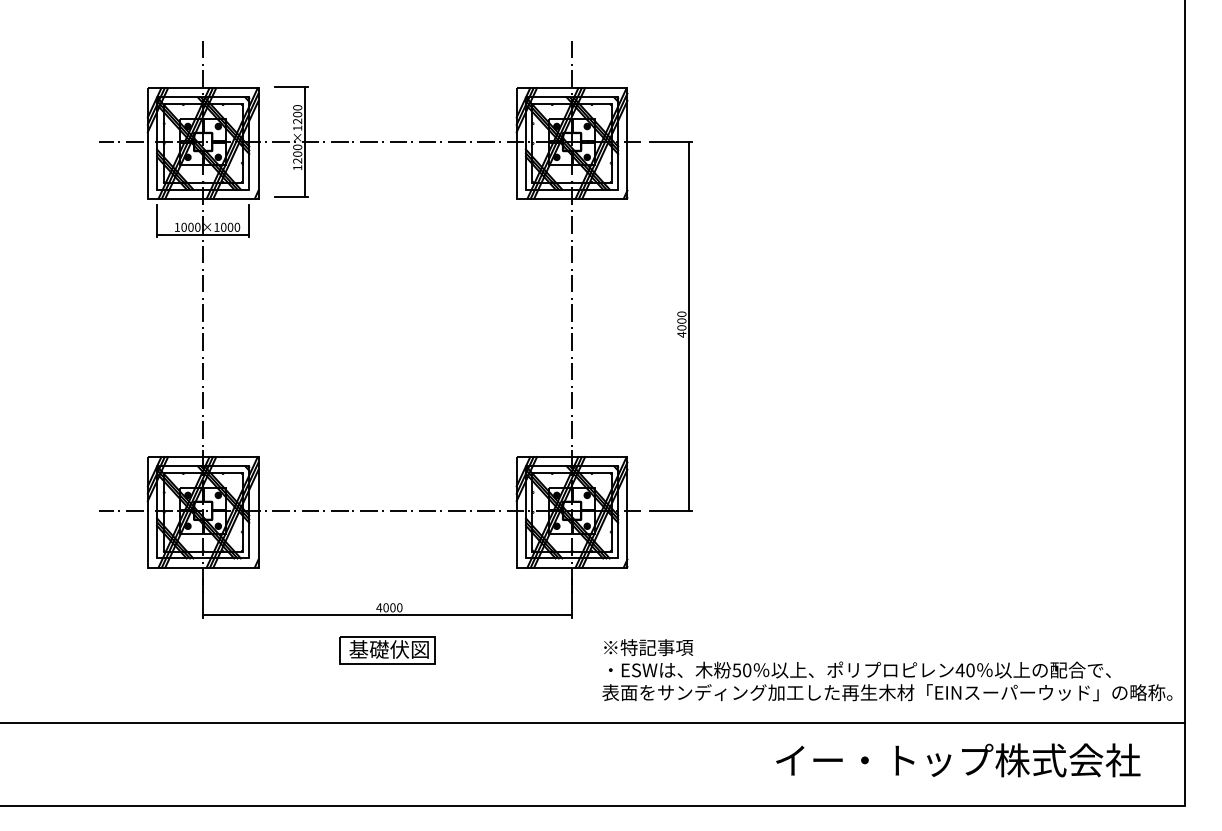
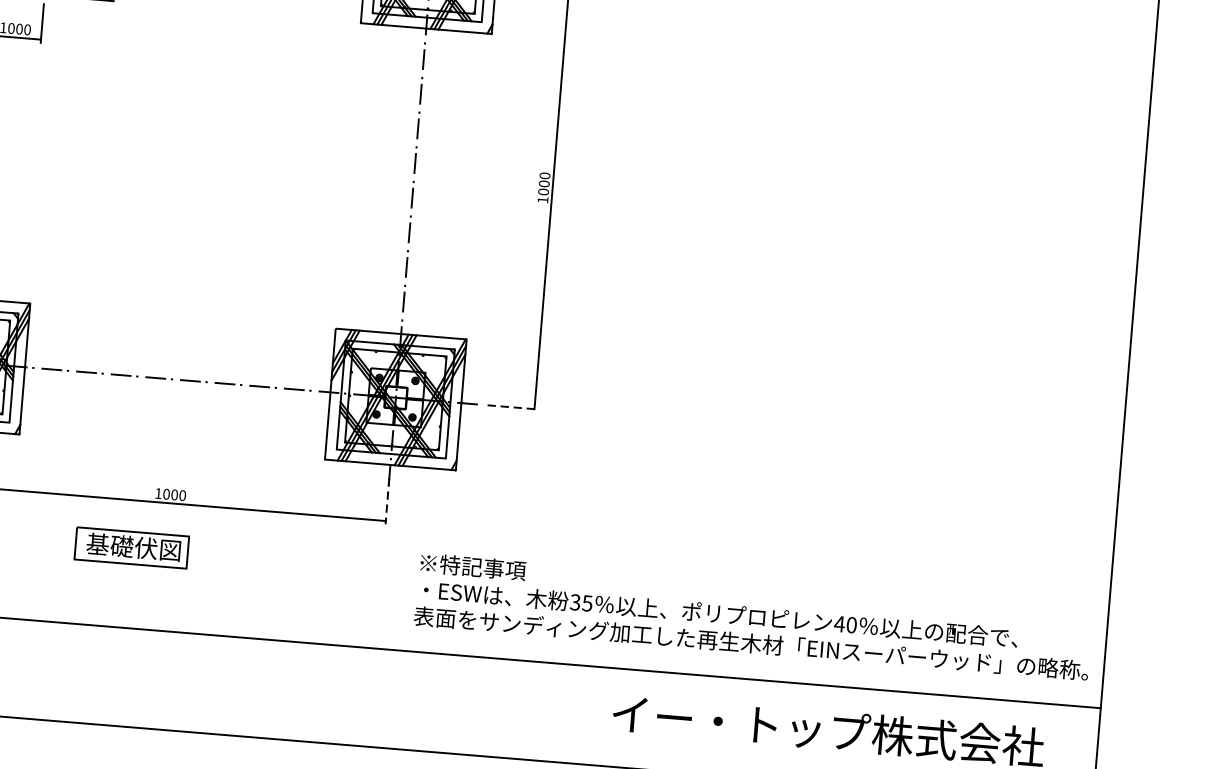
text: (681, 334) -> (542, 199), 4000 -> 1000
line: (671, 510) -> (513, 406), solid -> dashed
line: (572, 599) -> (387, 502), solid -> dashed
text: (379, 607) -> (158, 493), 4000 -> 1000
part: (387, 650) -> (131, 548), moved
text: (742, 670) -> (582, 603), 50 -> 35

